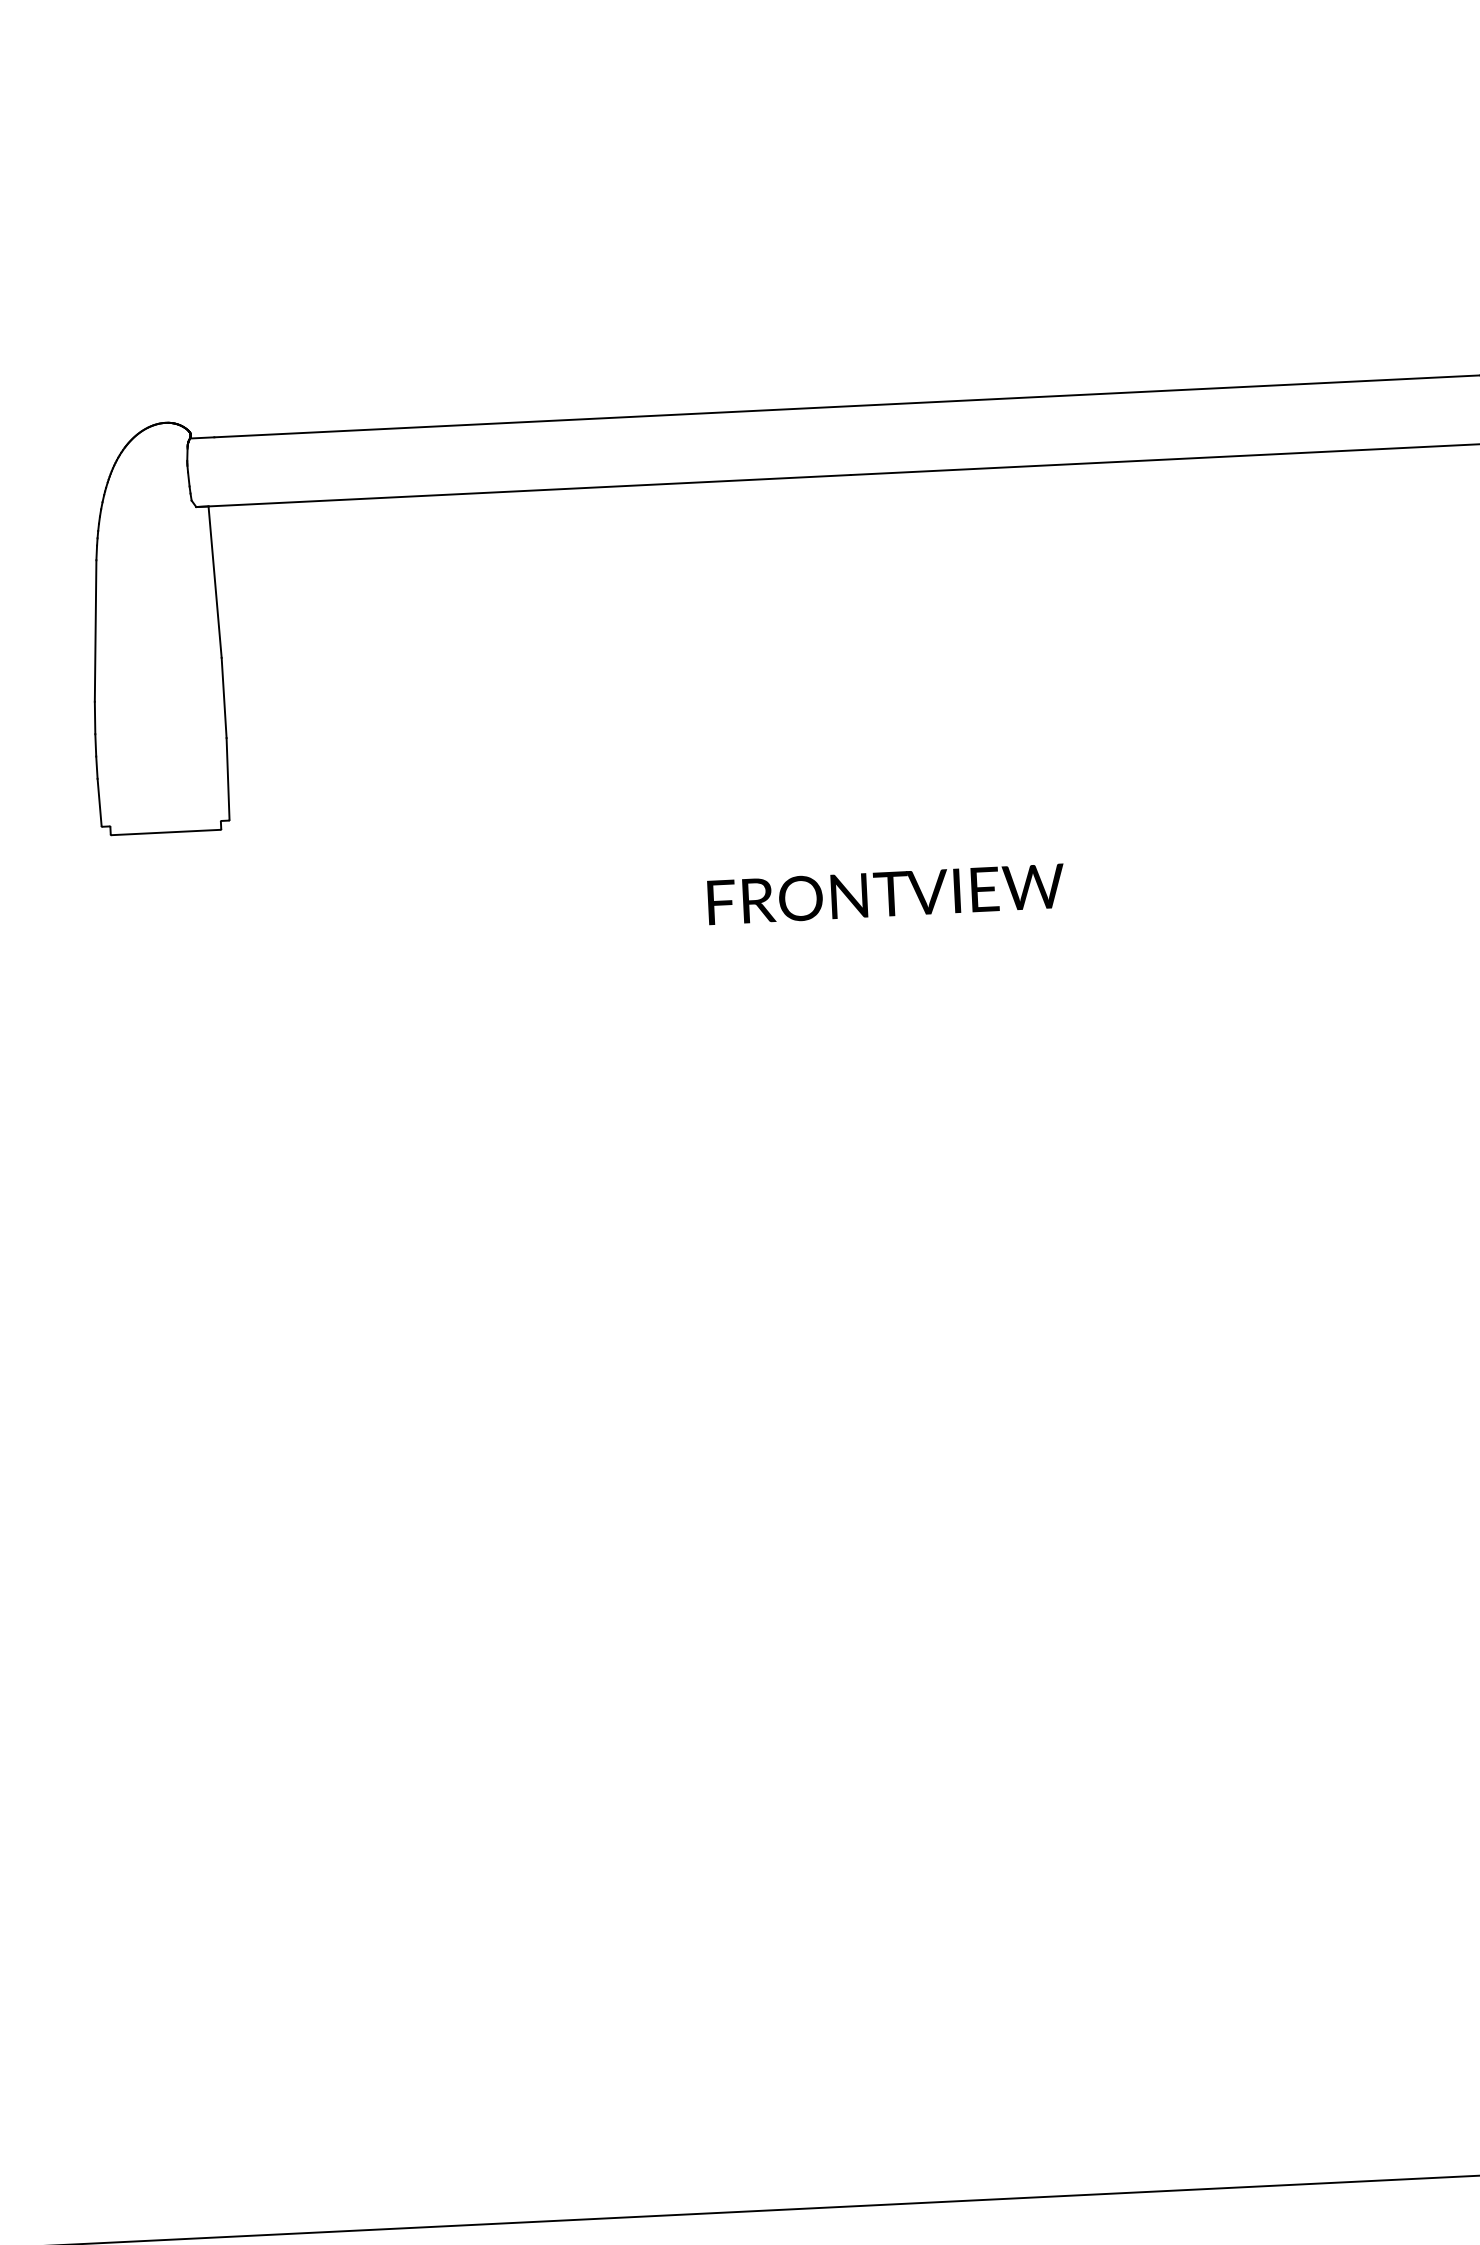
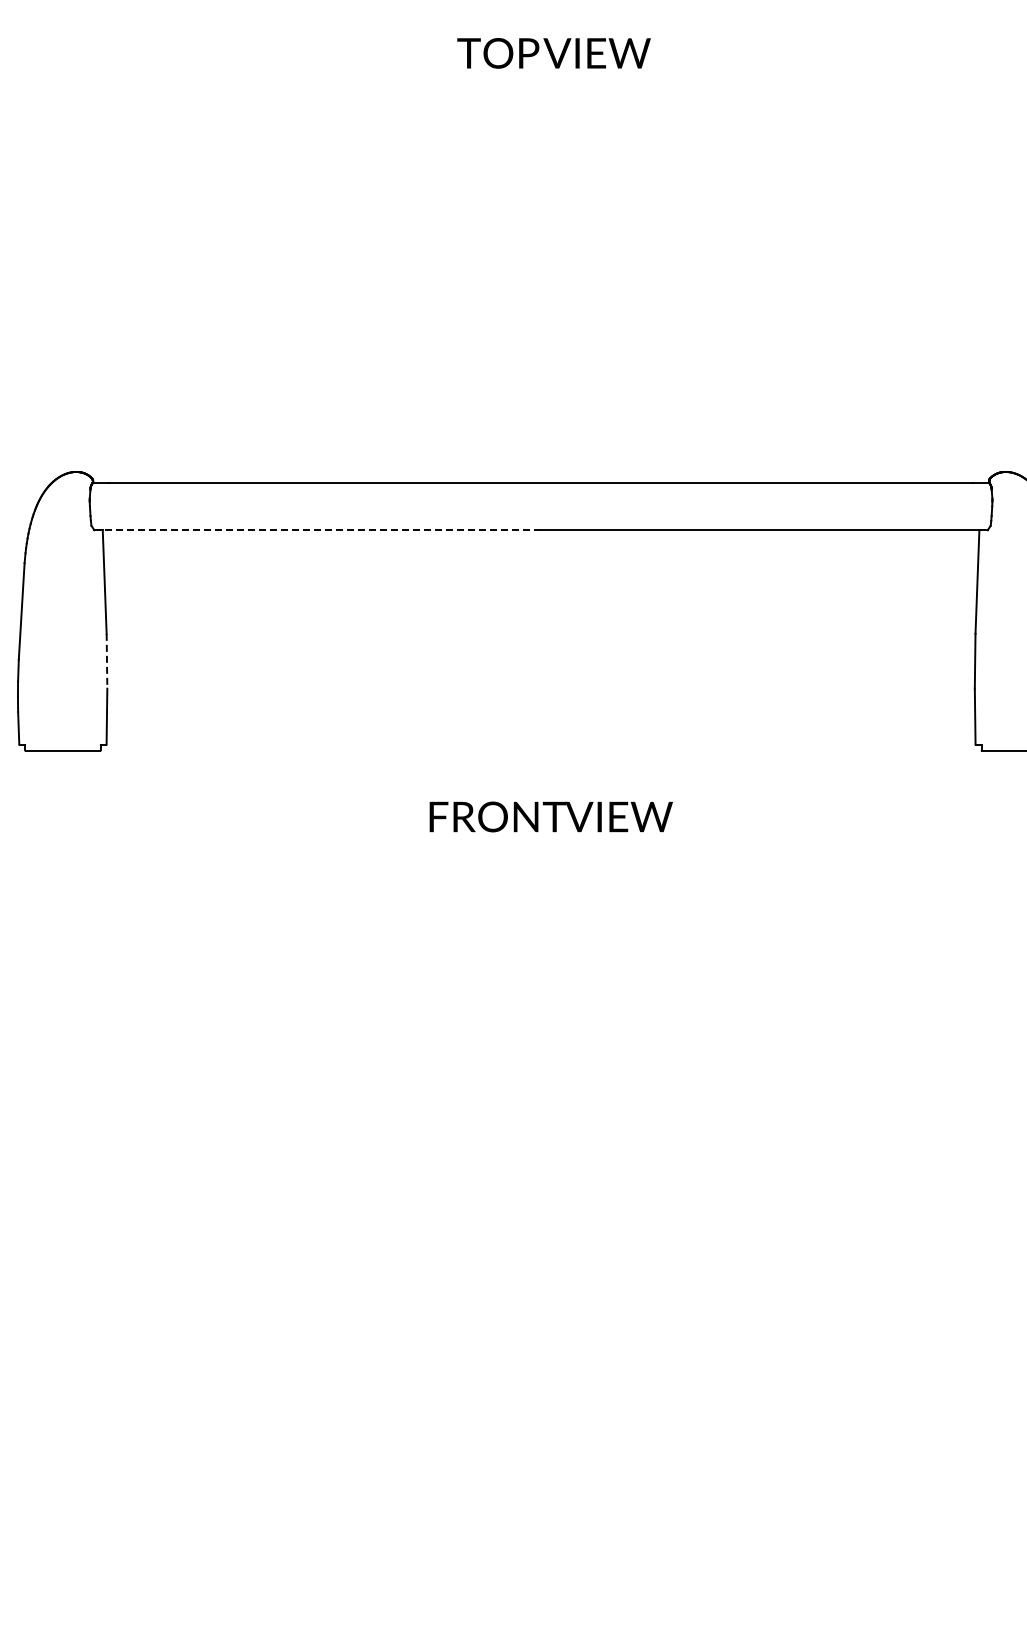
line: (523, 491) -> (317, 530), solid -> dashed
line: (224, 698) -> (107, 661), solid -> dashed

